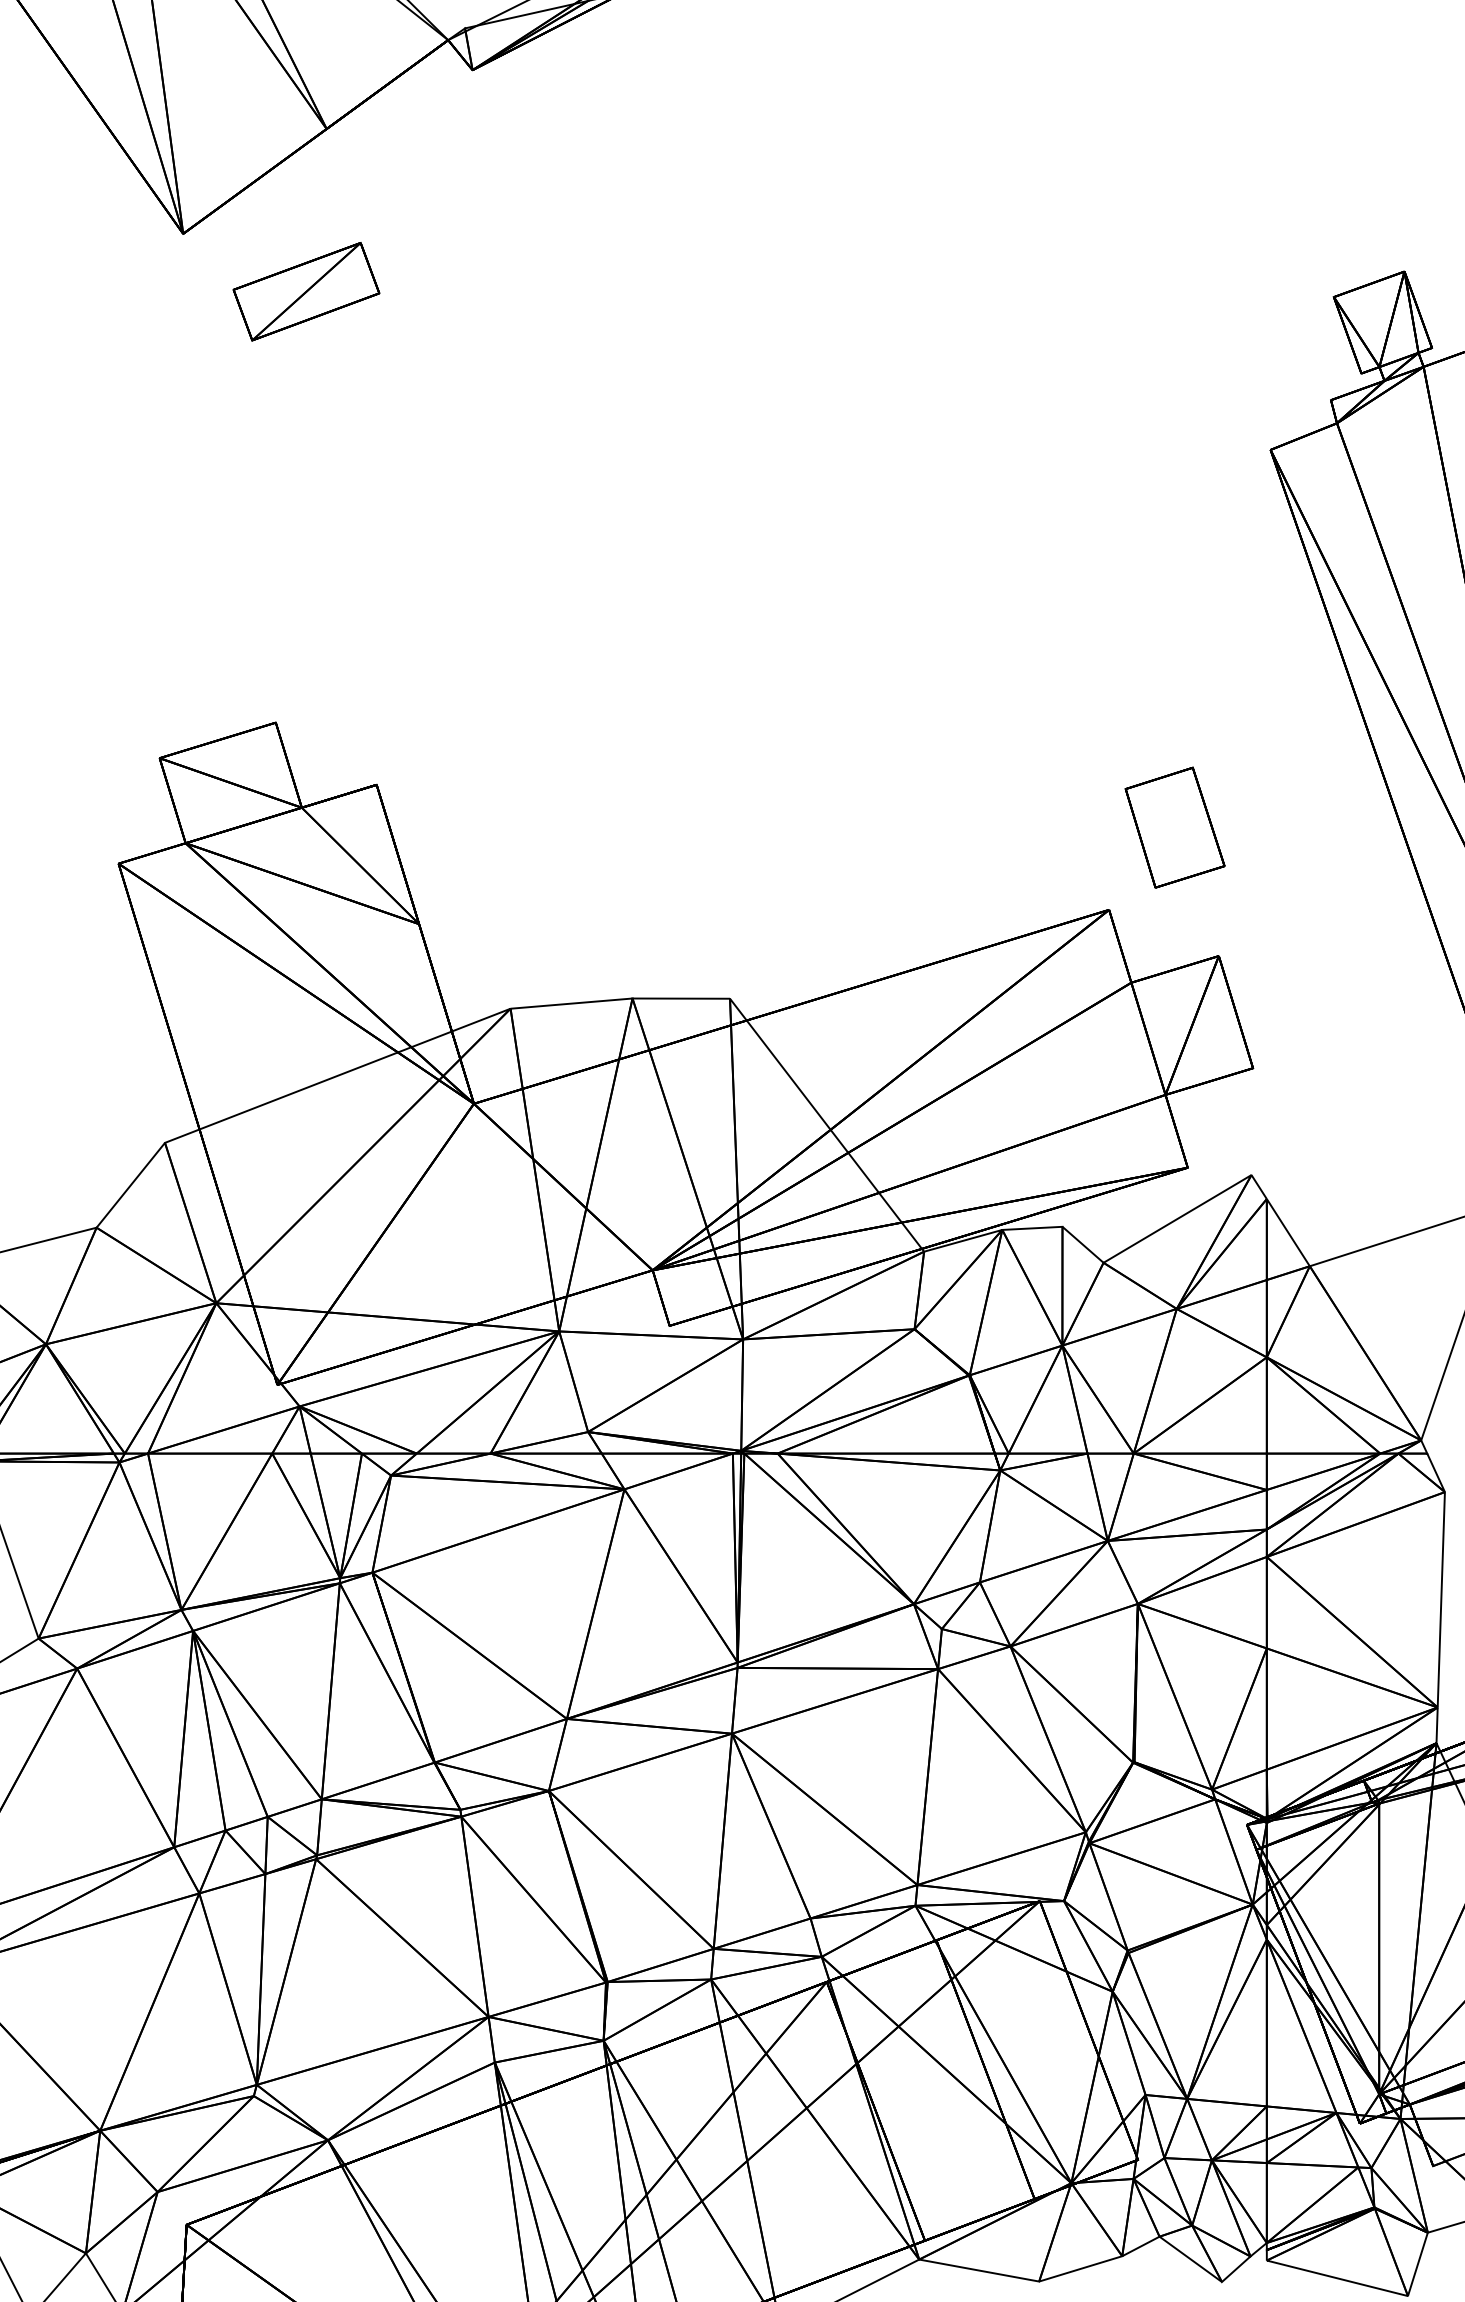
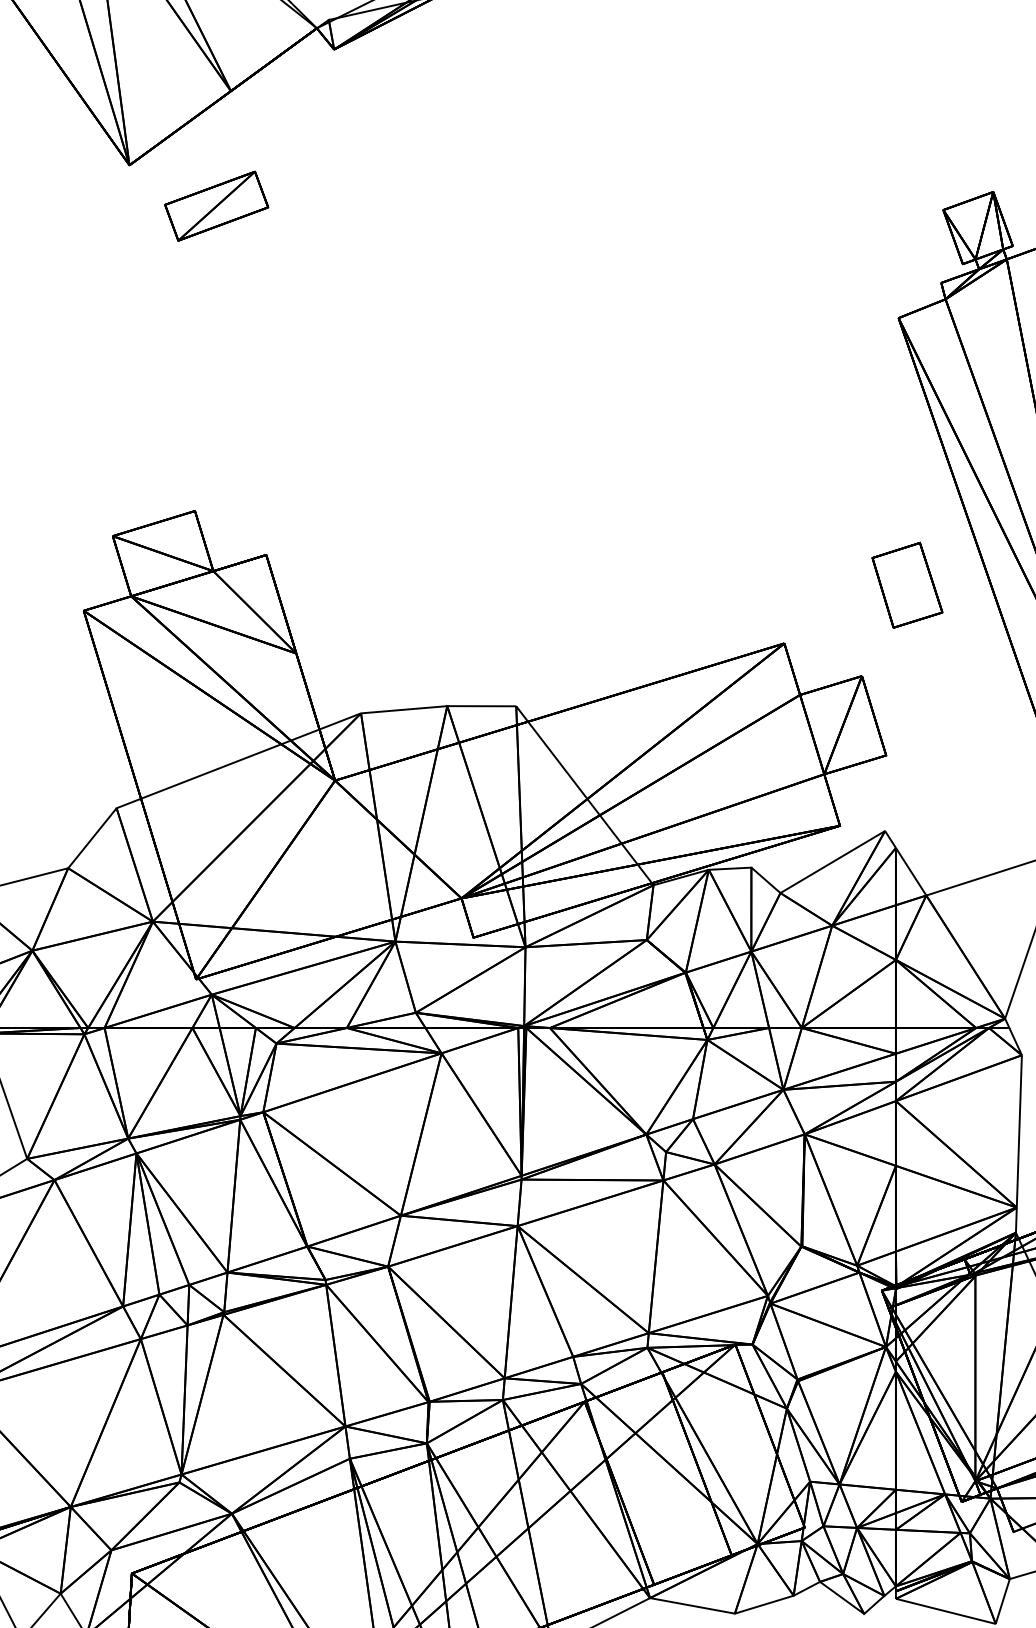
part: (1174, 827) -> (907, 585), moved

